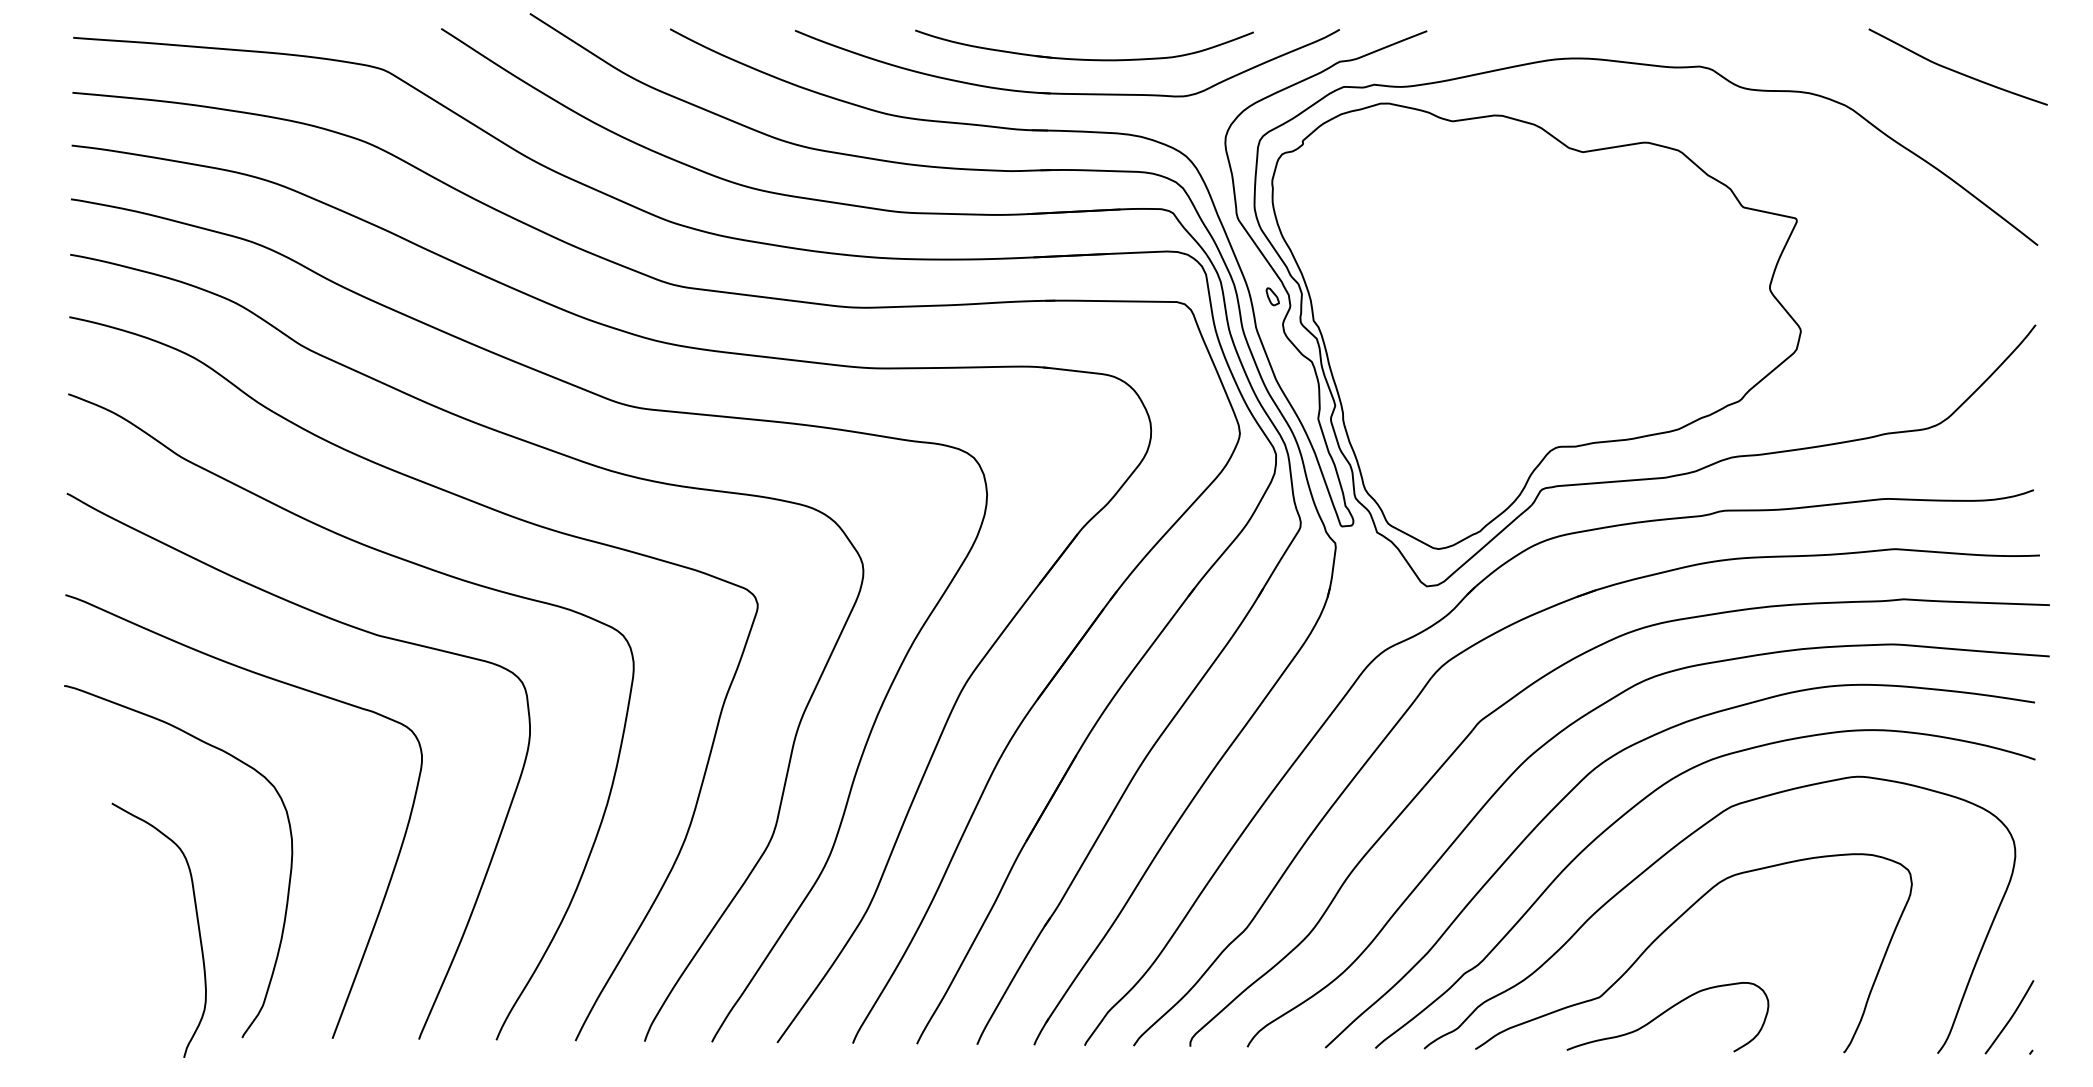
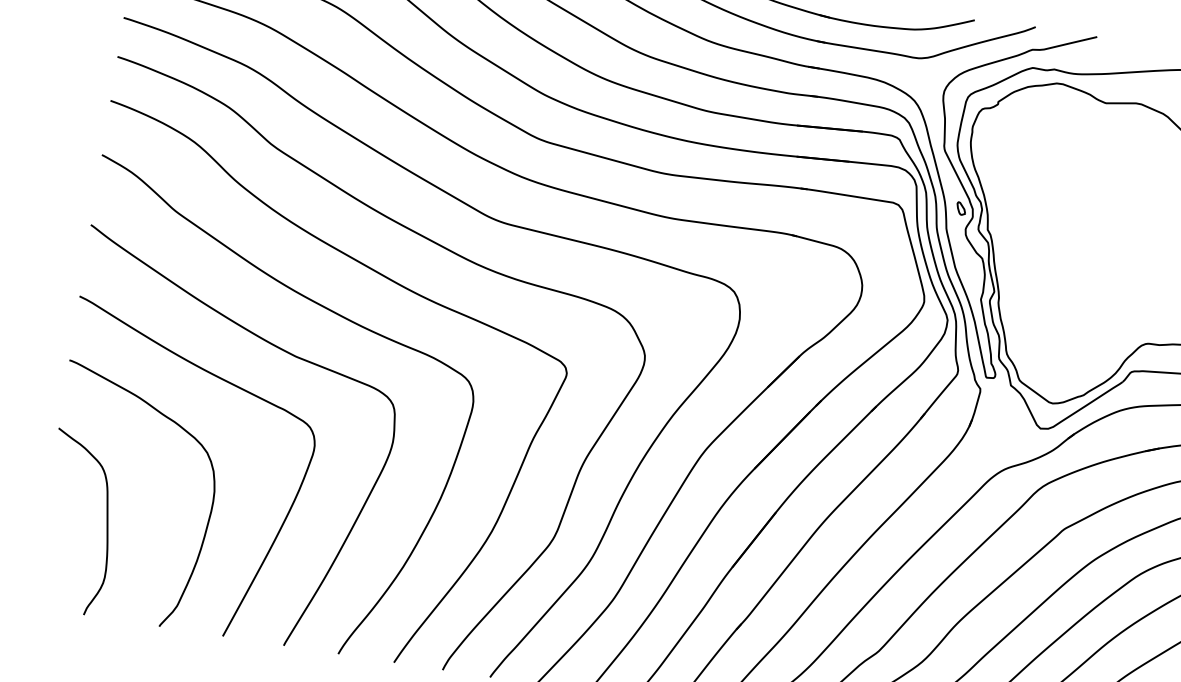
curve: (197, 926) -> (106, 523), moved

